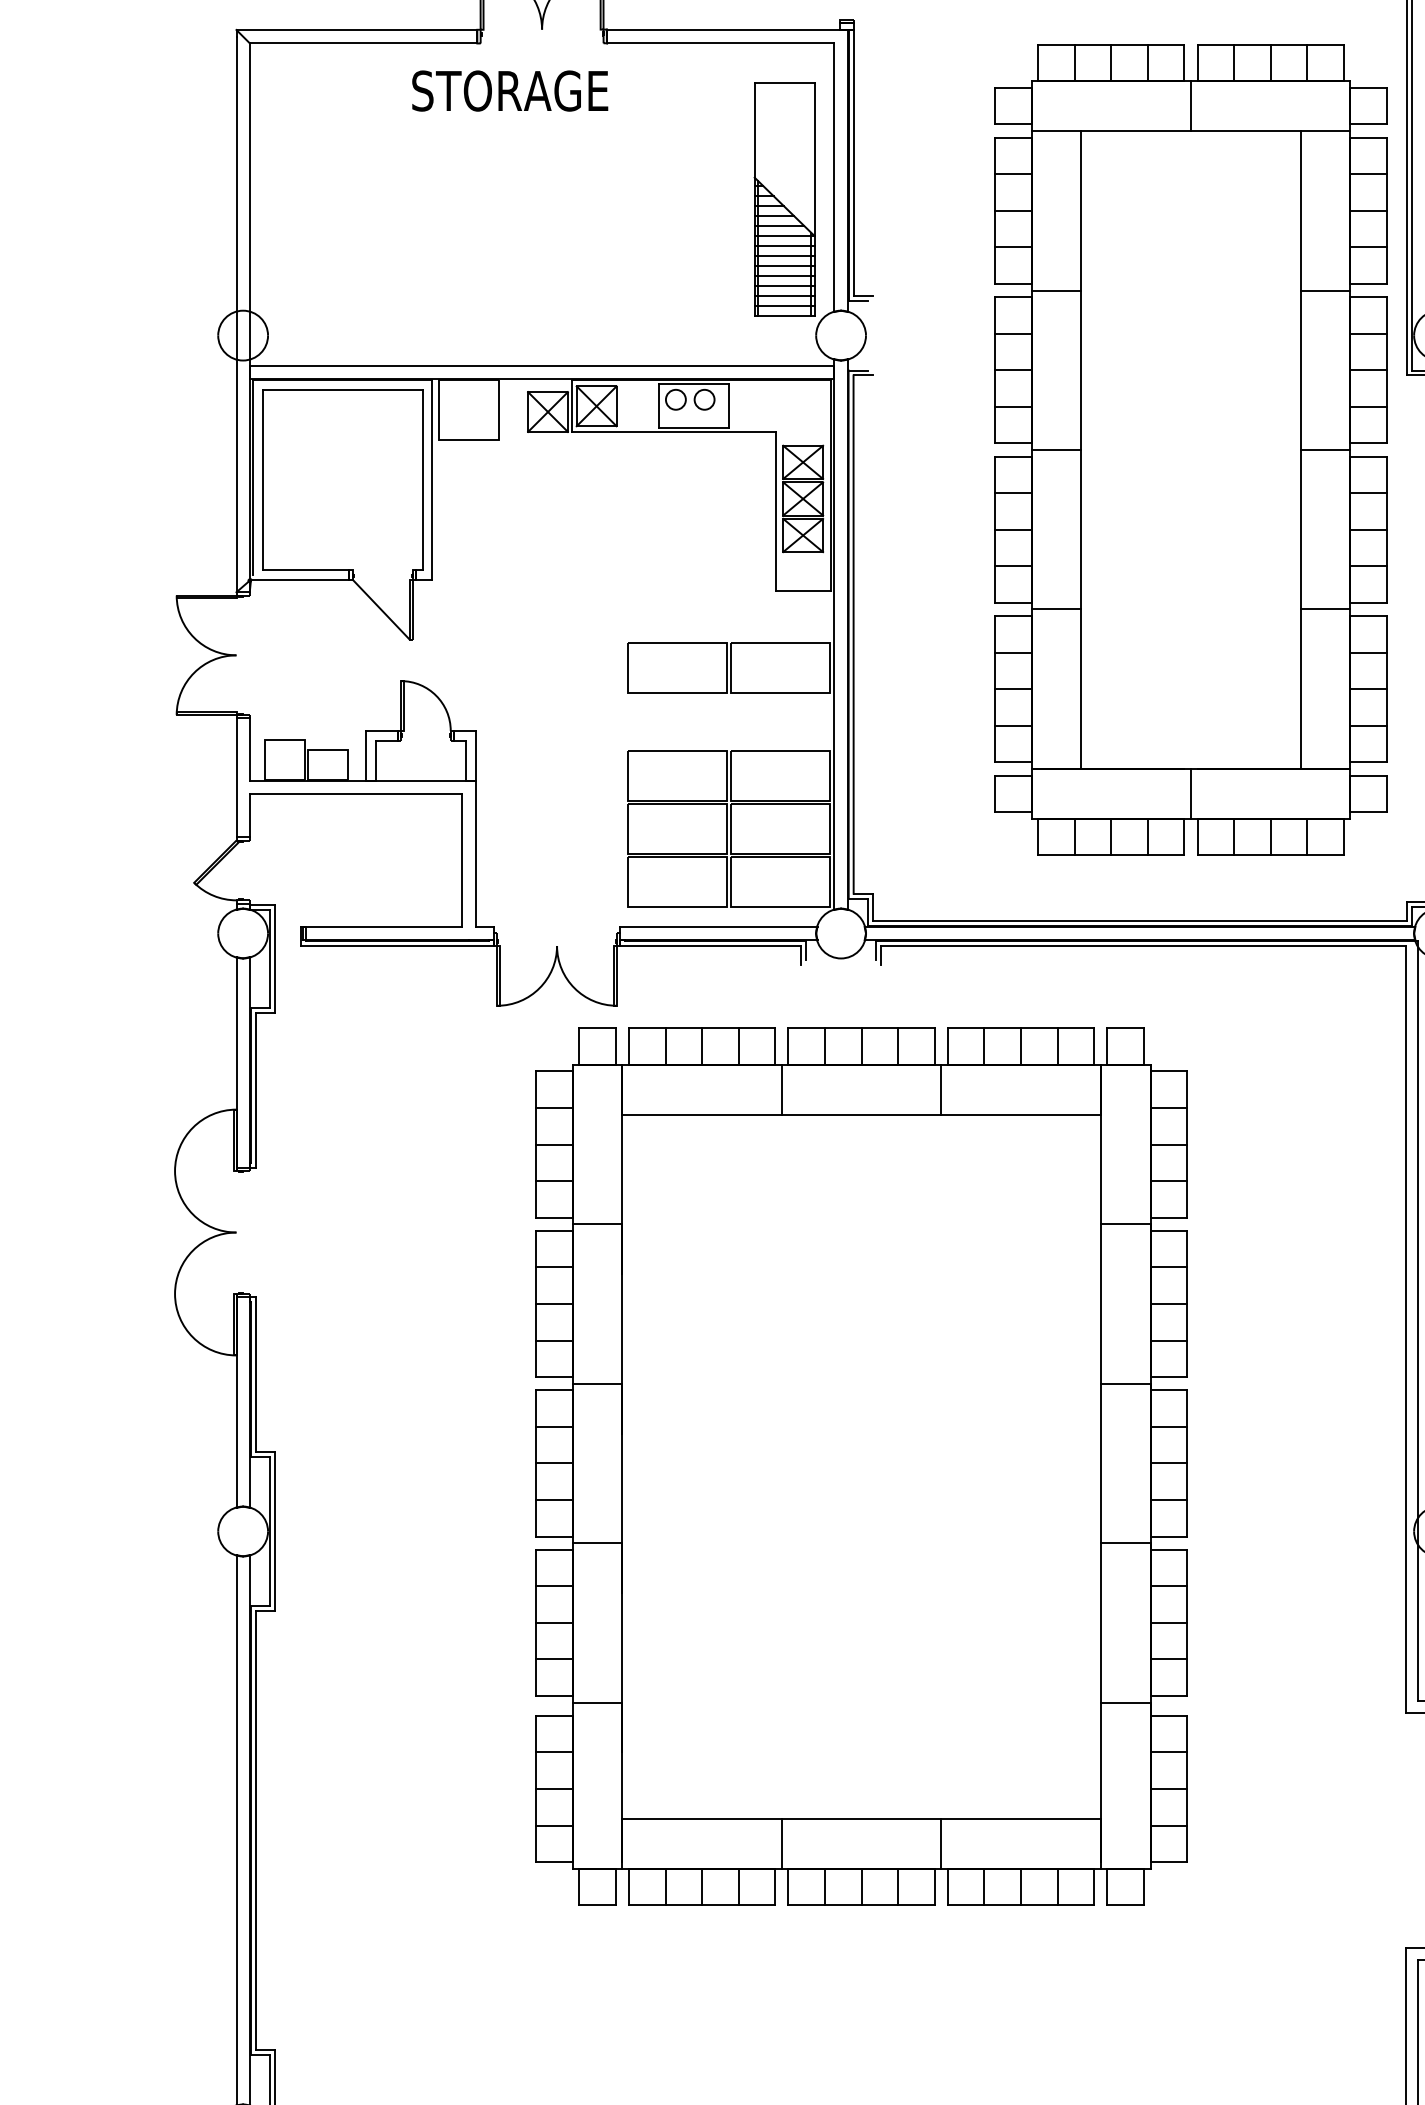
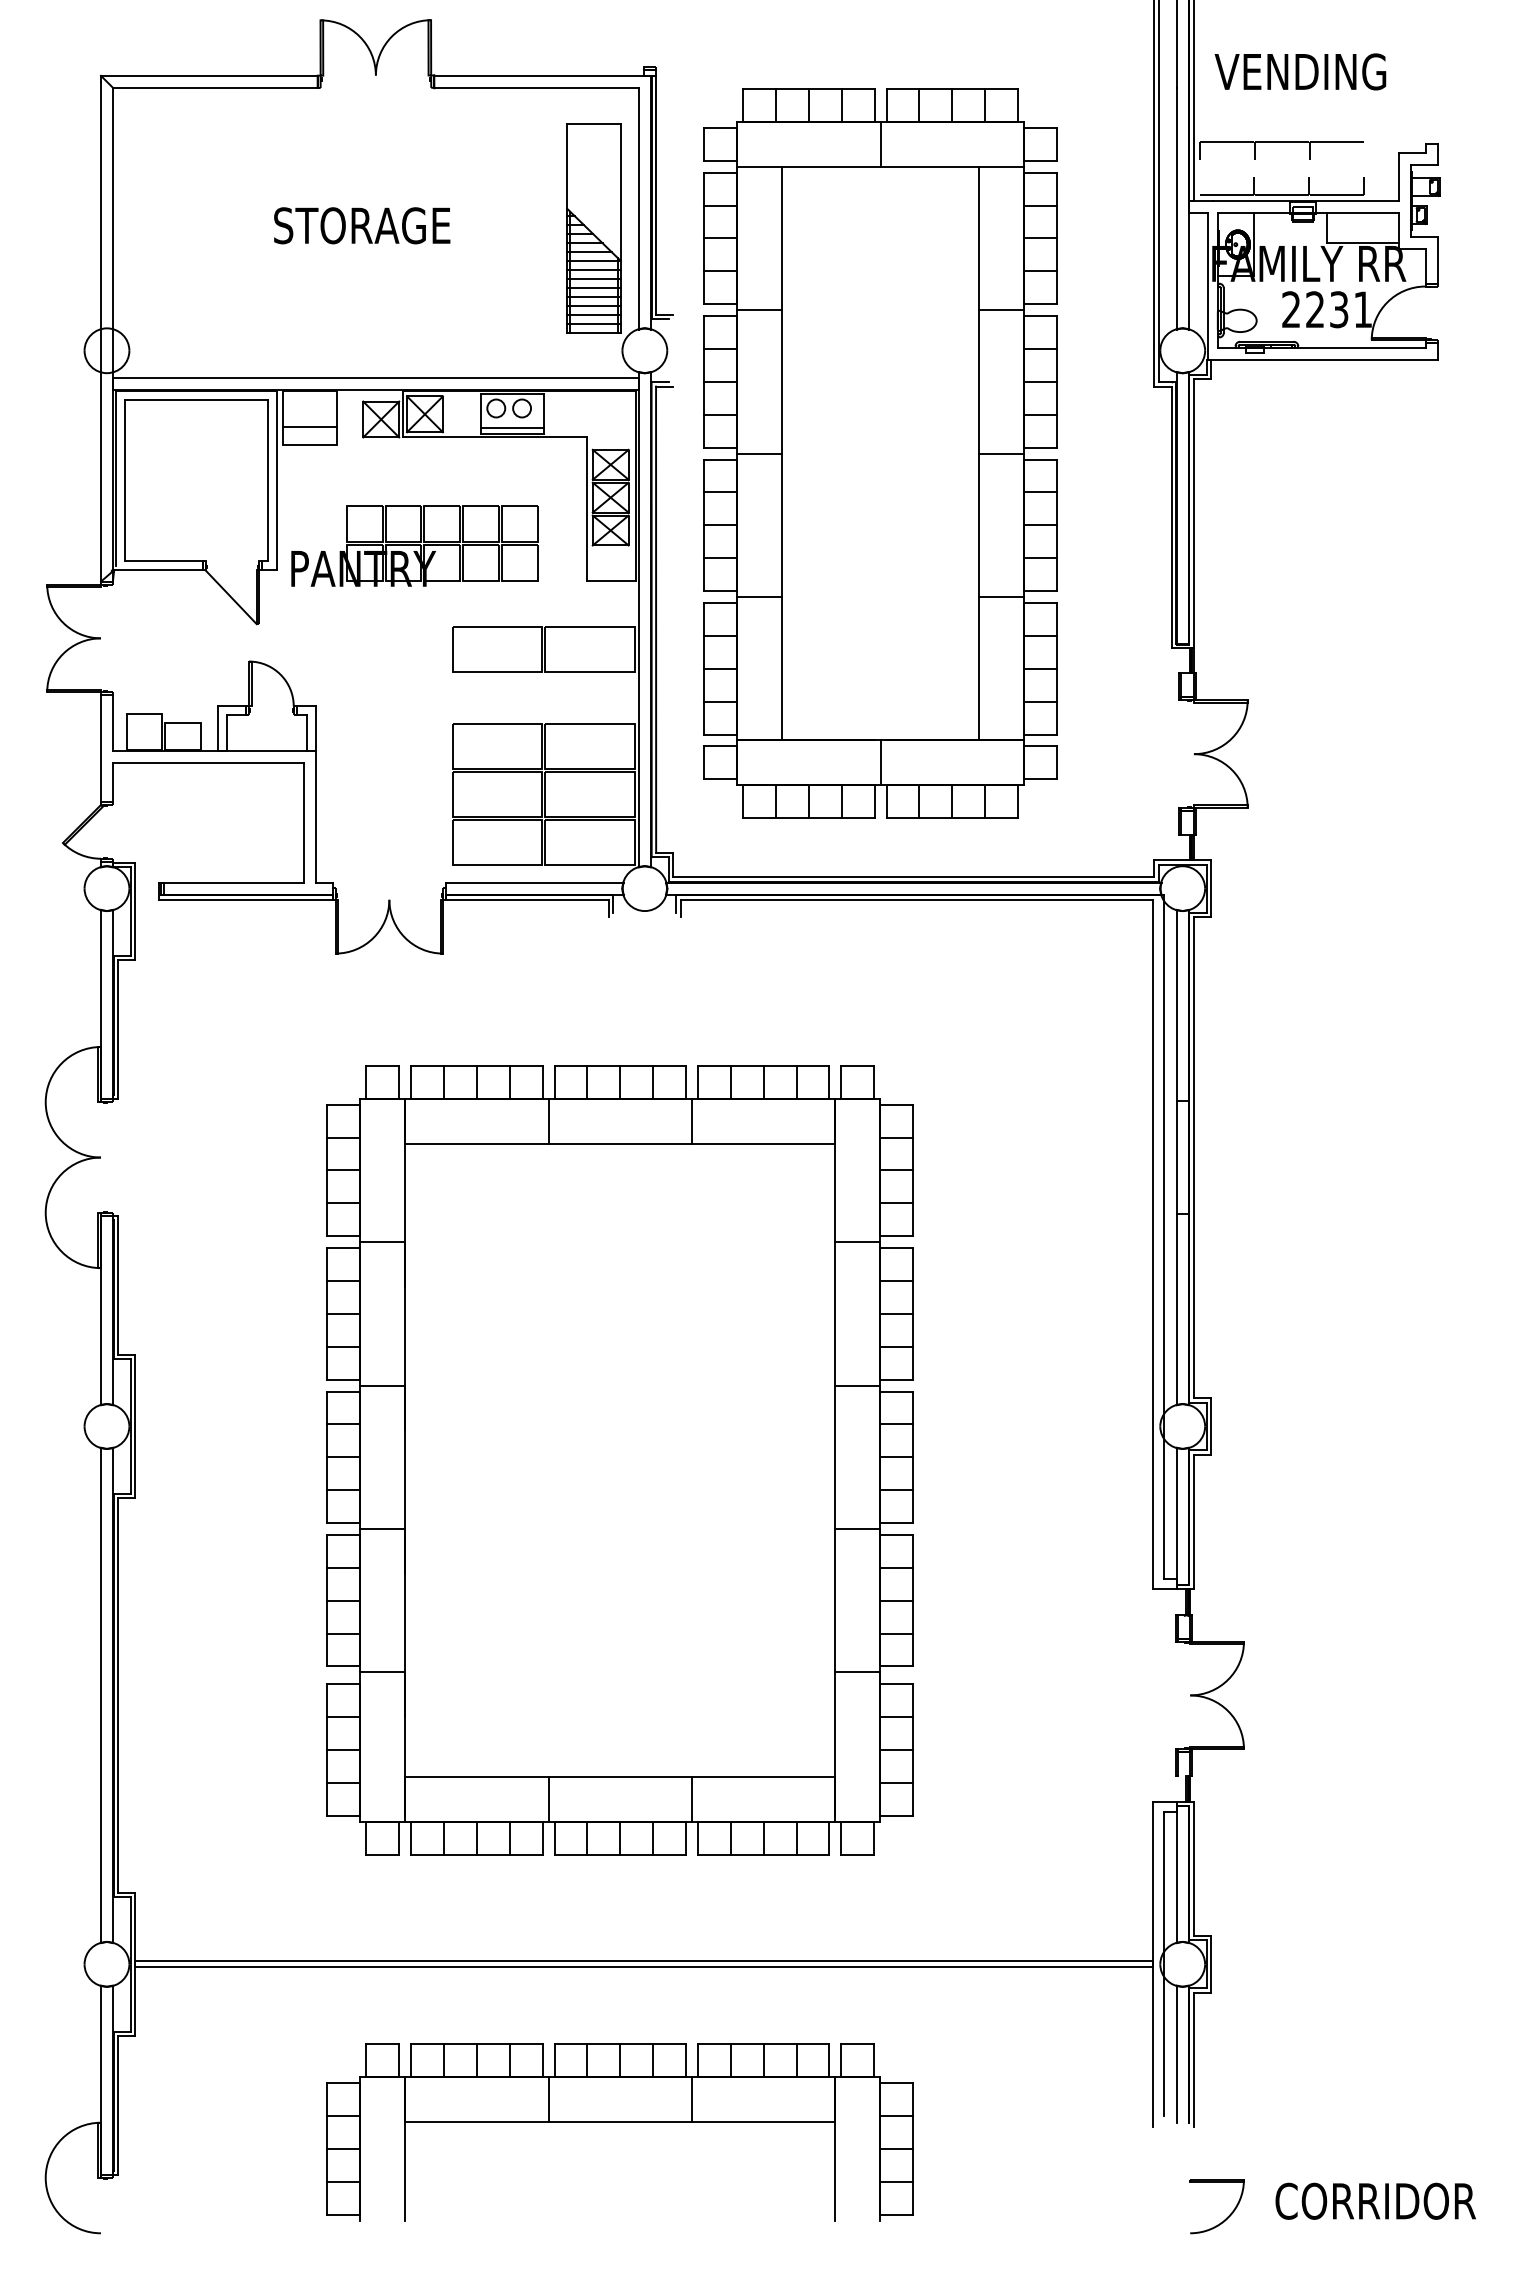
text: (510, 90) -> (362, 225), moved
line: (469, 419) -> (310, 426), added
line: (693, 420) -> (512, 427), added
part: (1190, 449) -> (880, 453), moved
part: (584, 552) -> (414, 545), added
part: (860, 1467) -> (619, 1460), moved

